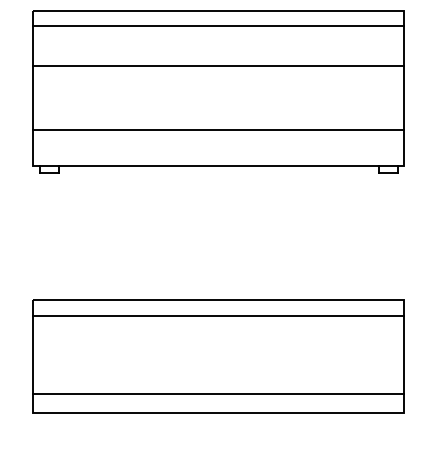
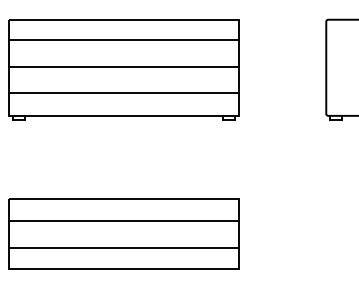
line: (218, 26) -> (123, 40), moved
line: (218, 65) -> (123, 66), moved
line: (218, 315) -> (123, 220), moved
line: (218, 394) -> (123, 247), moved

